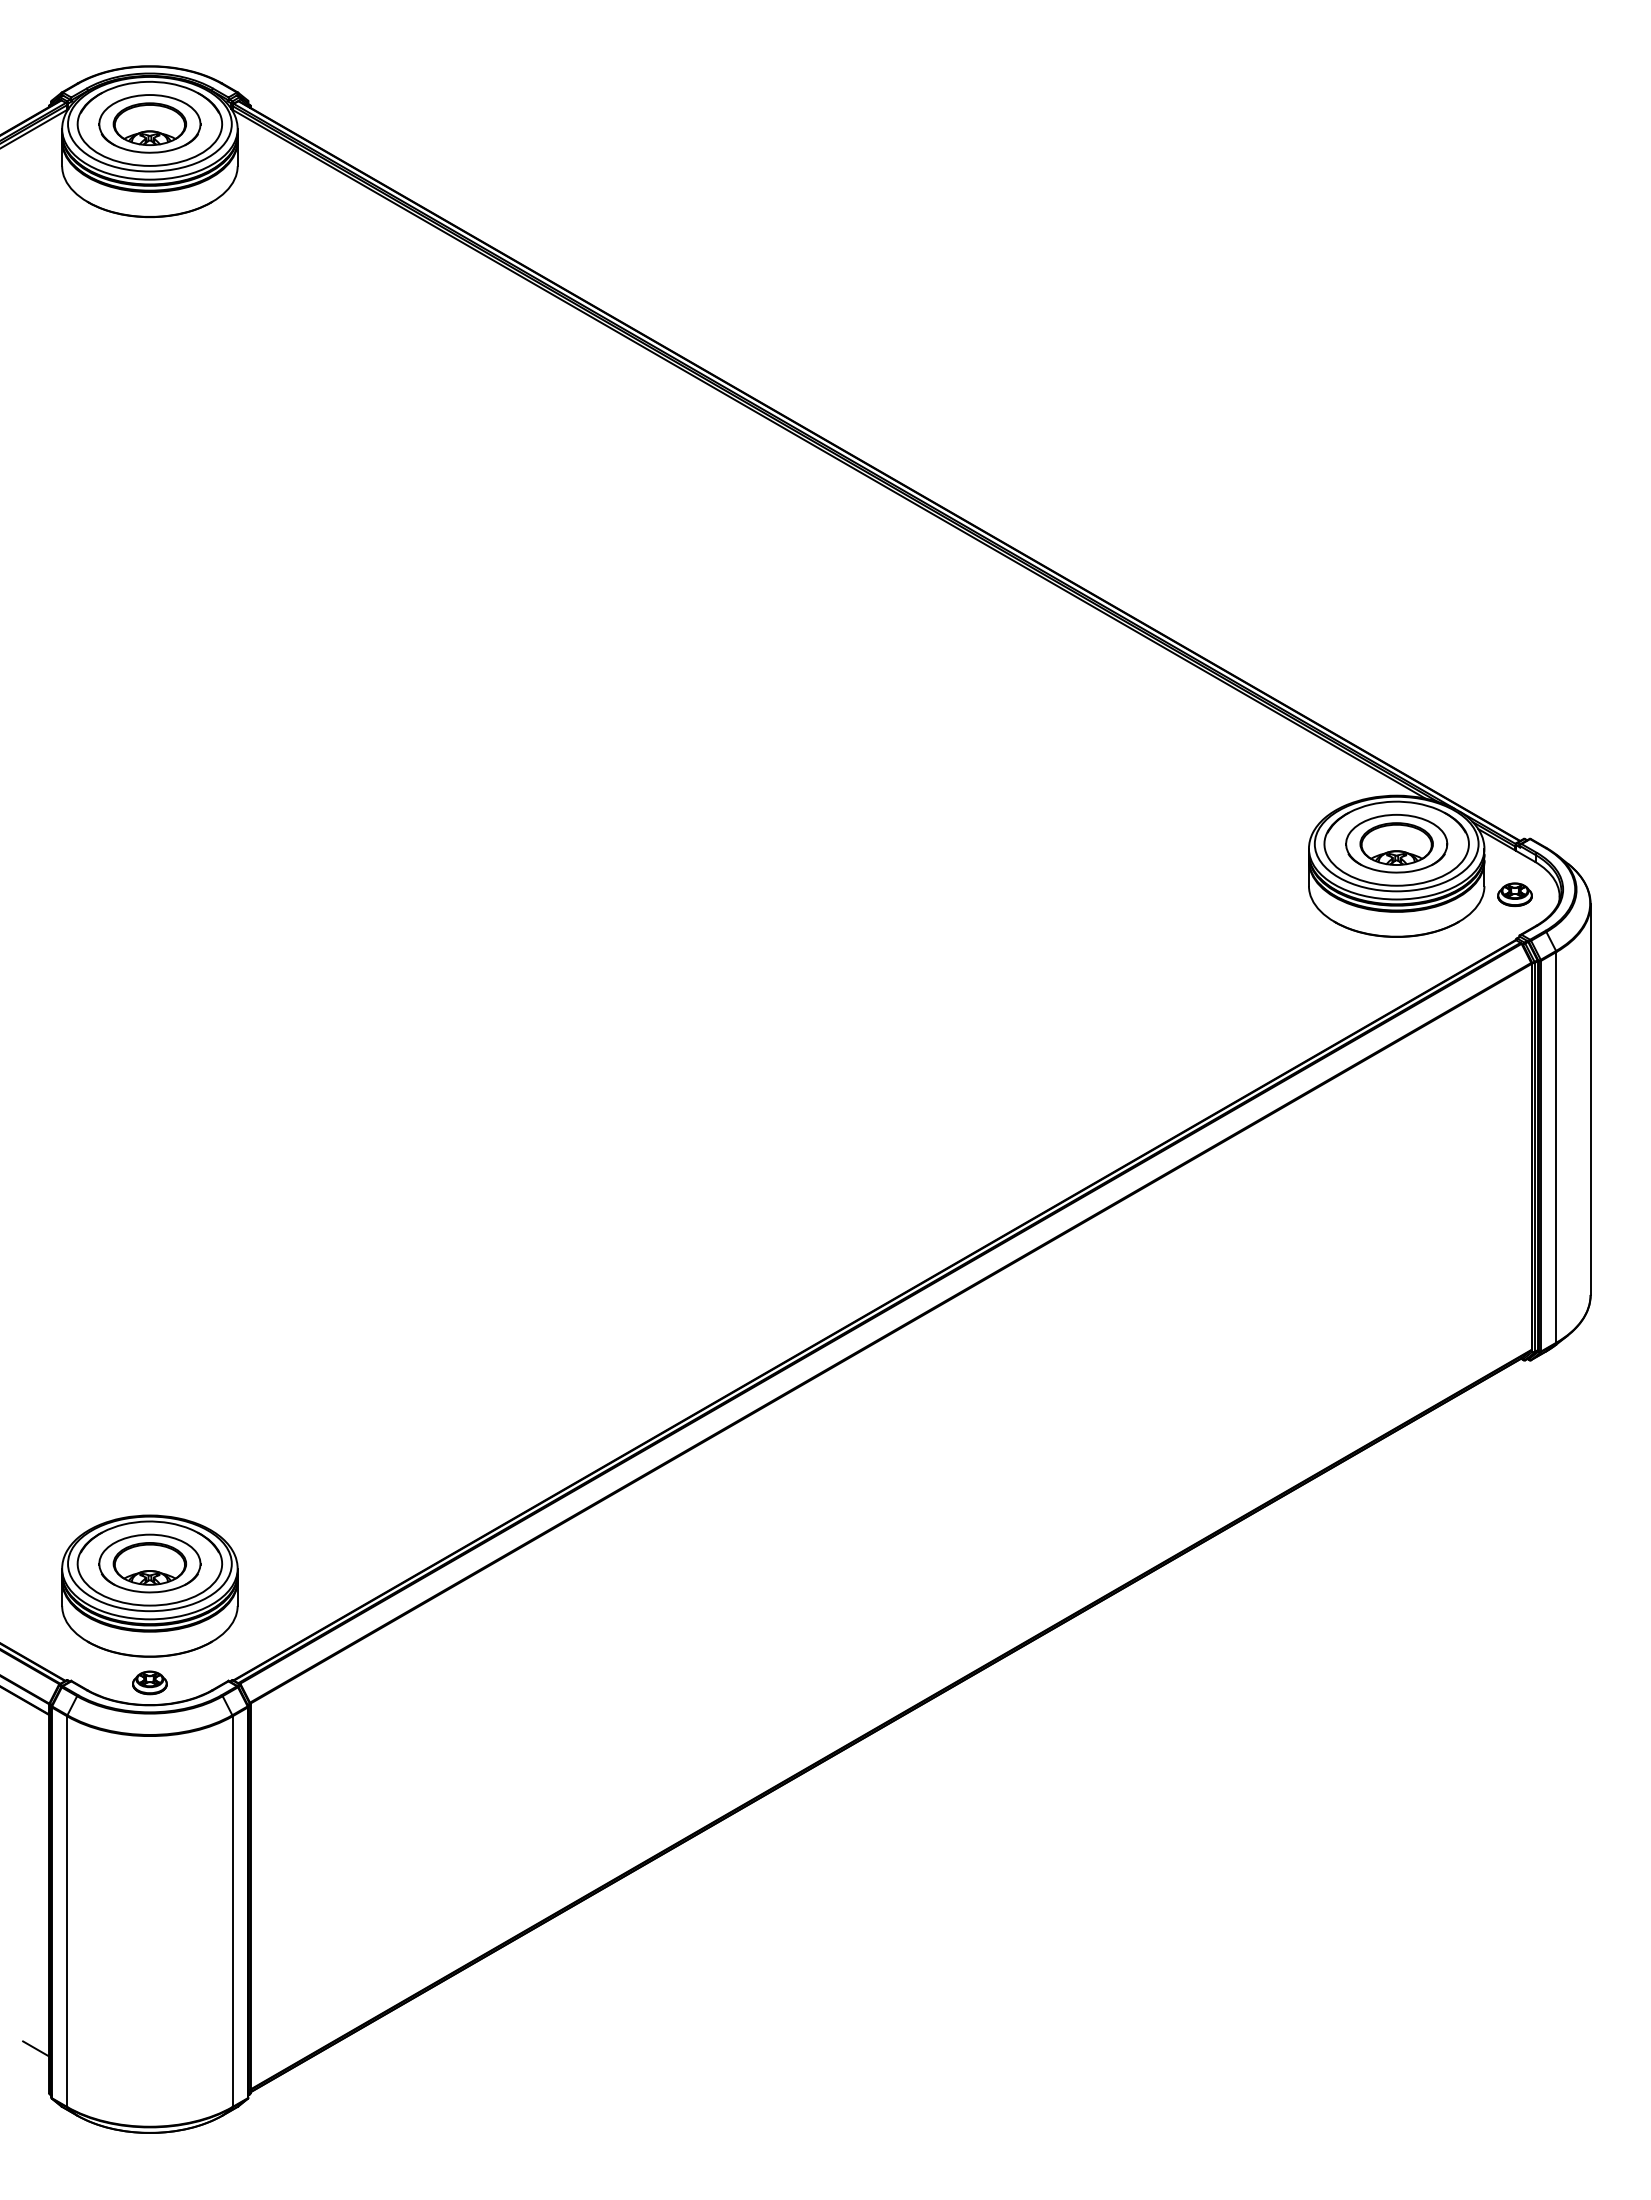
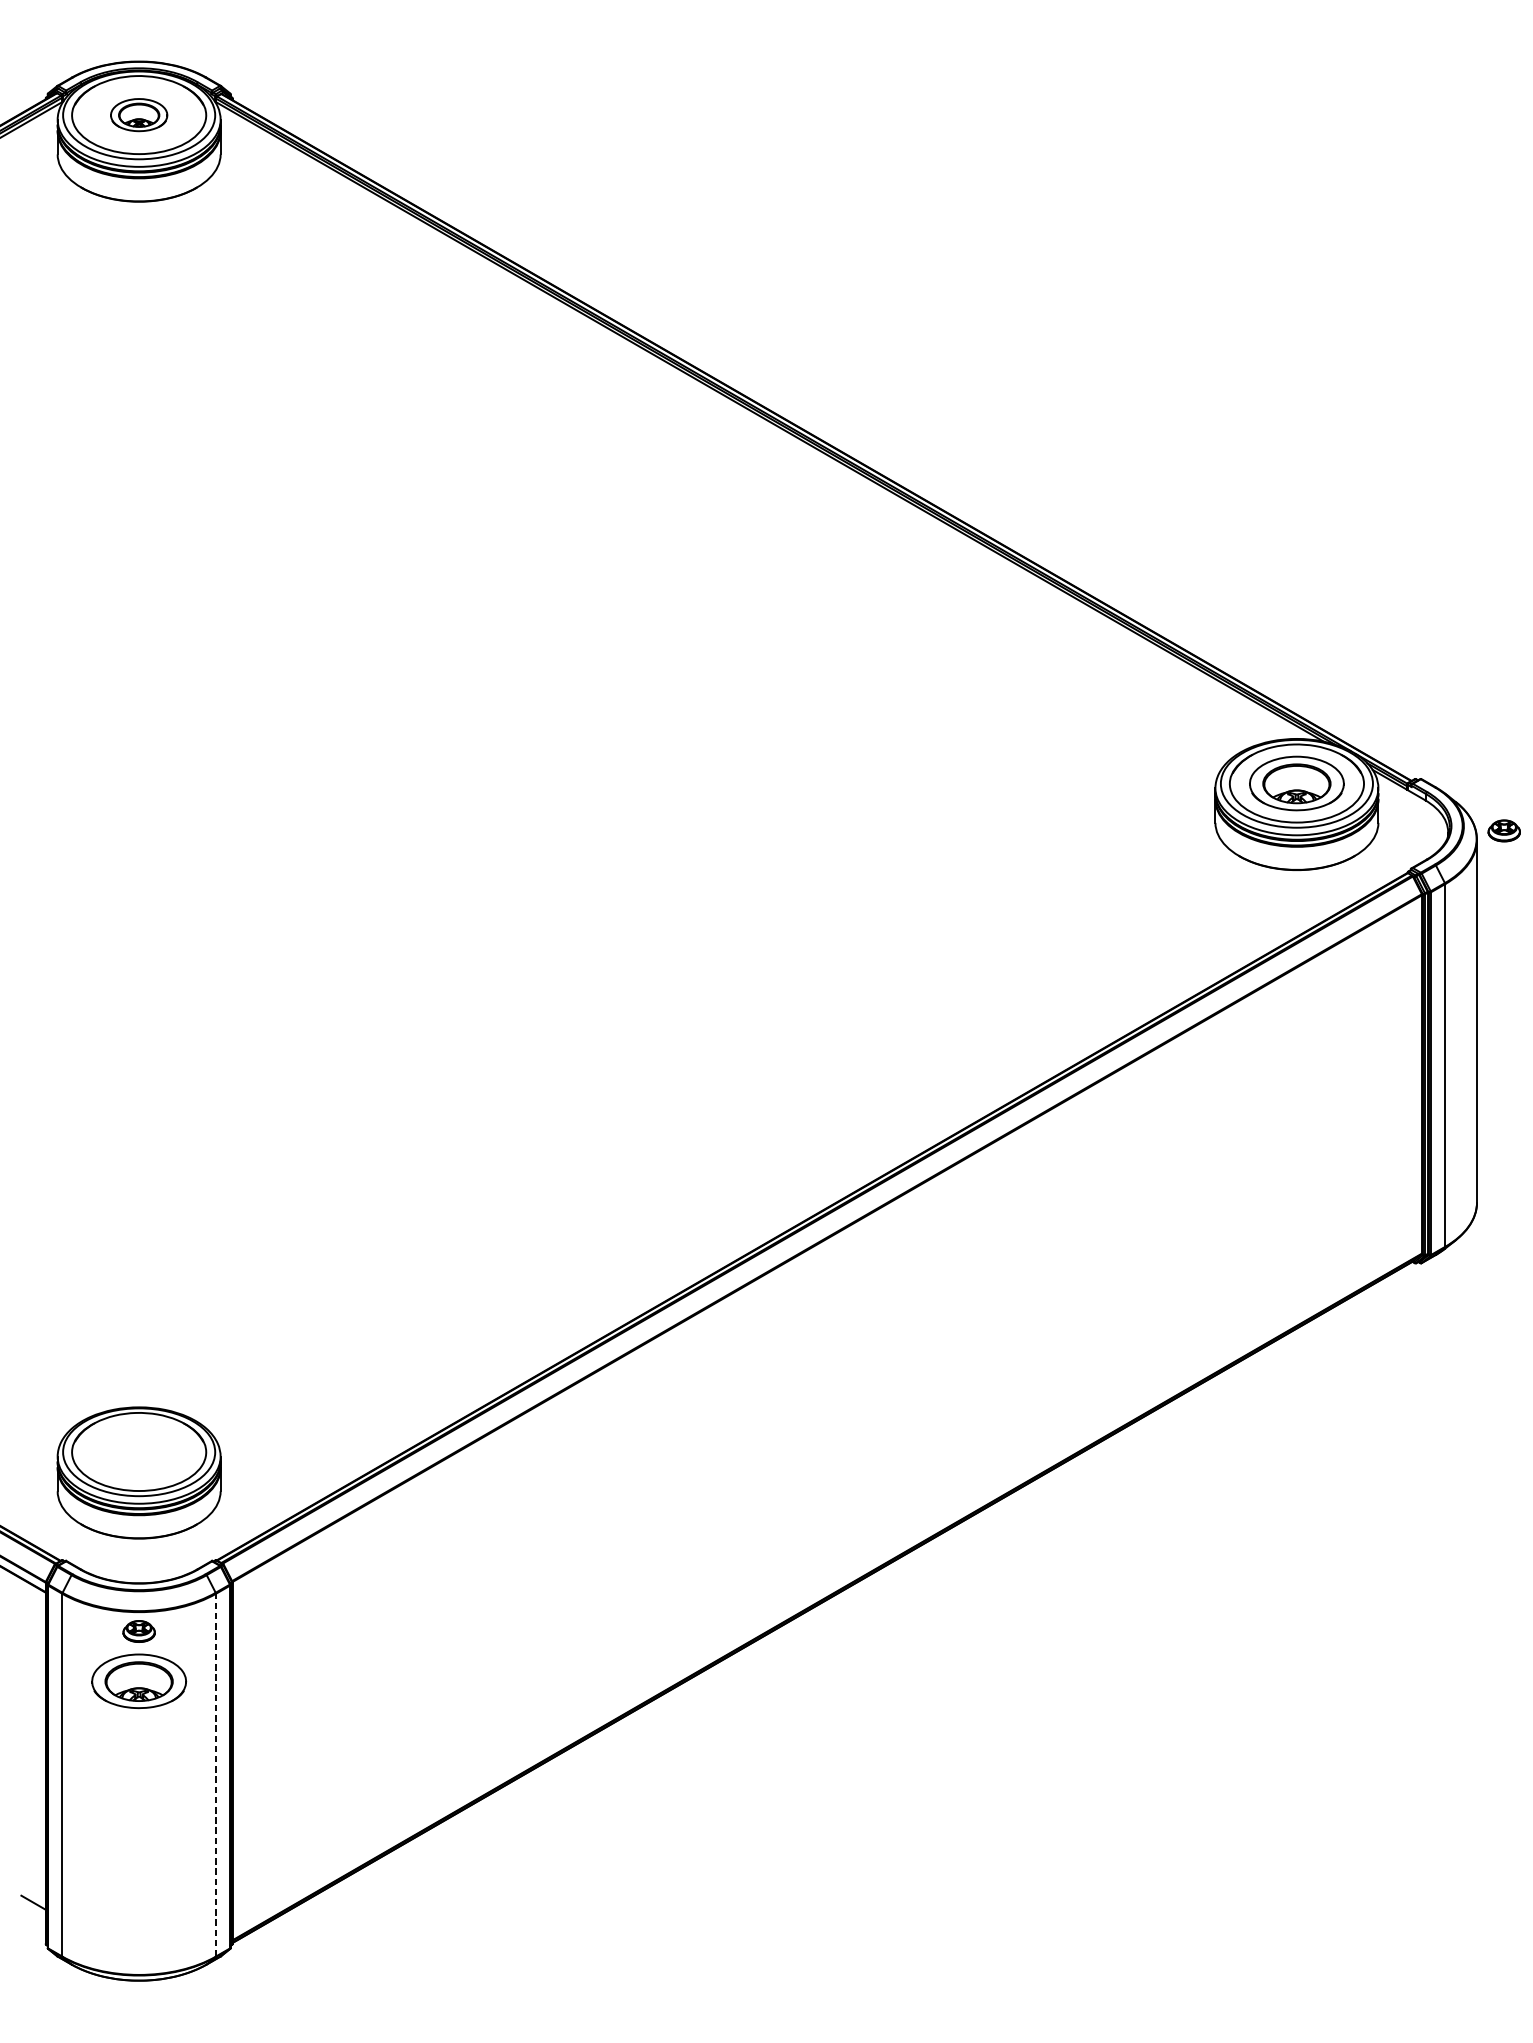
part: (149, 123) -> (138, 114), size x0.6
part: (1514, 894) -> (1503, 830), moved
part: (149, 1563) -> (138, 1681), moved
part: (149, 1682) -> (138, 1631), moved
line: (232, 1911) -> (215, 1775), solid -> dashed

